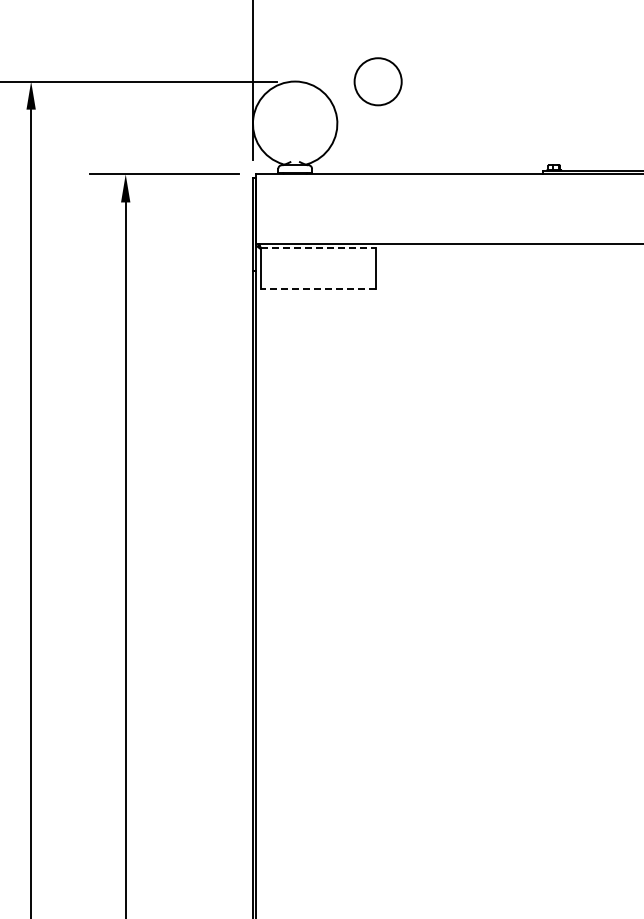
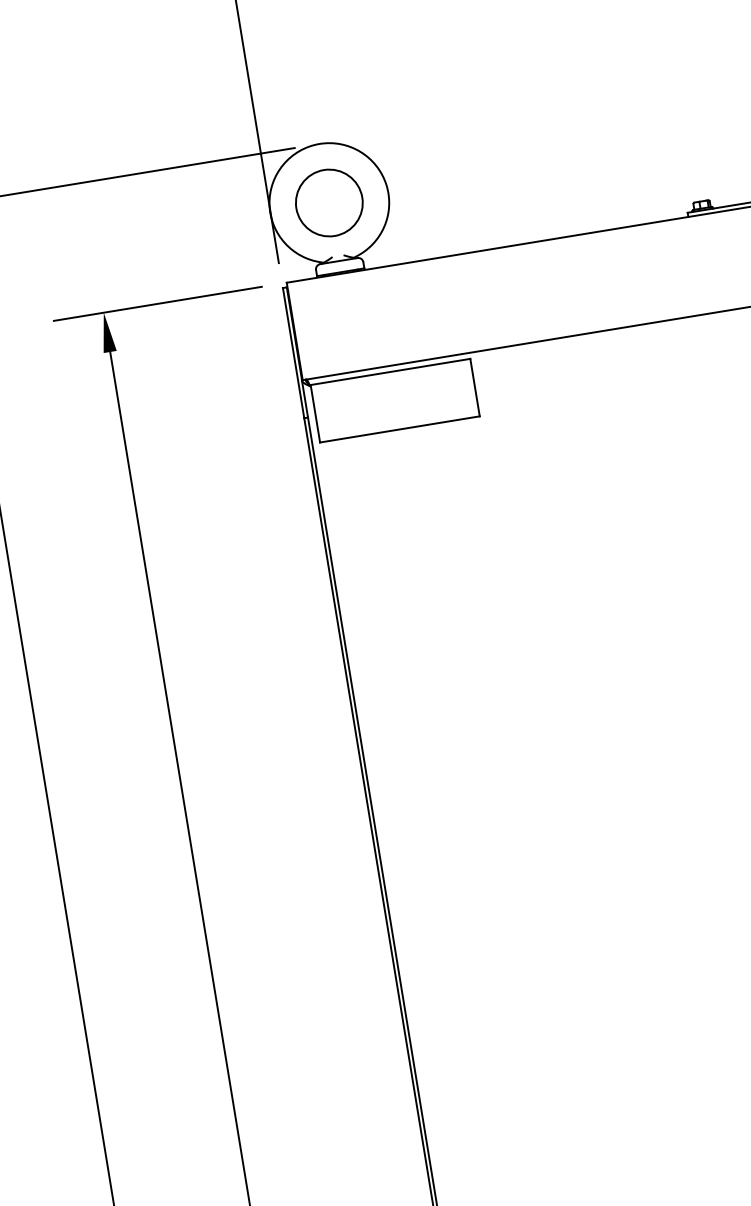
circle: (377, 81) -> (328, 202), moved
line: (318, 248) -> (390, 372), dashed -> solid
line: (317, 289) -> (398, 429), dashed -> solid

